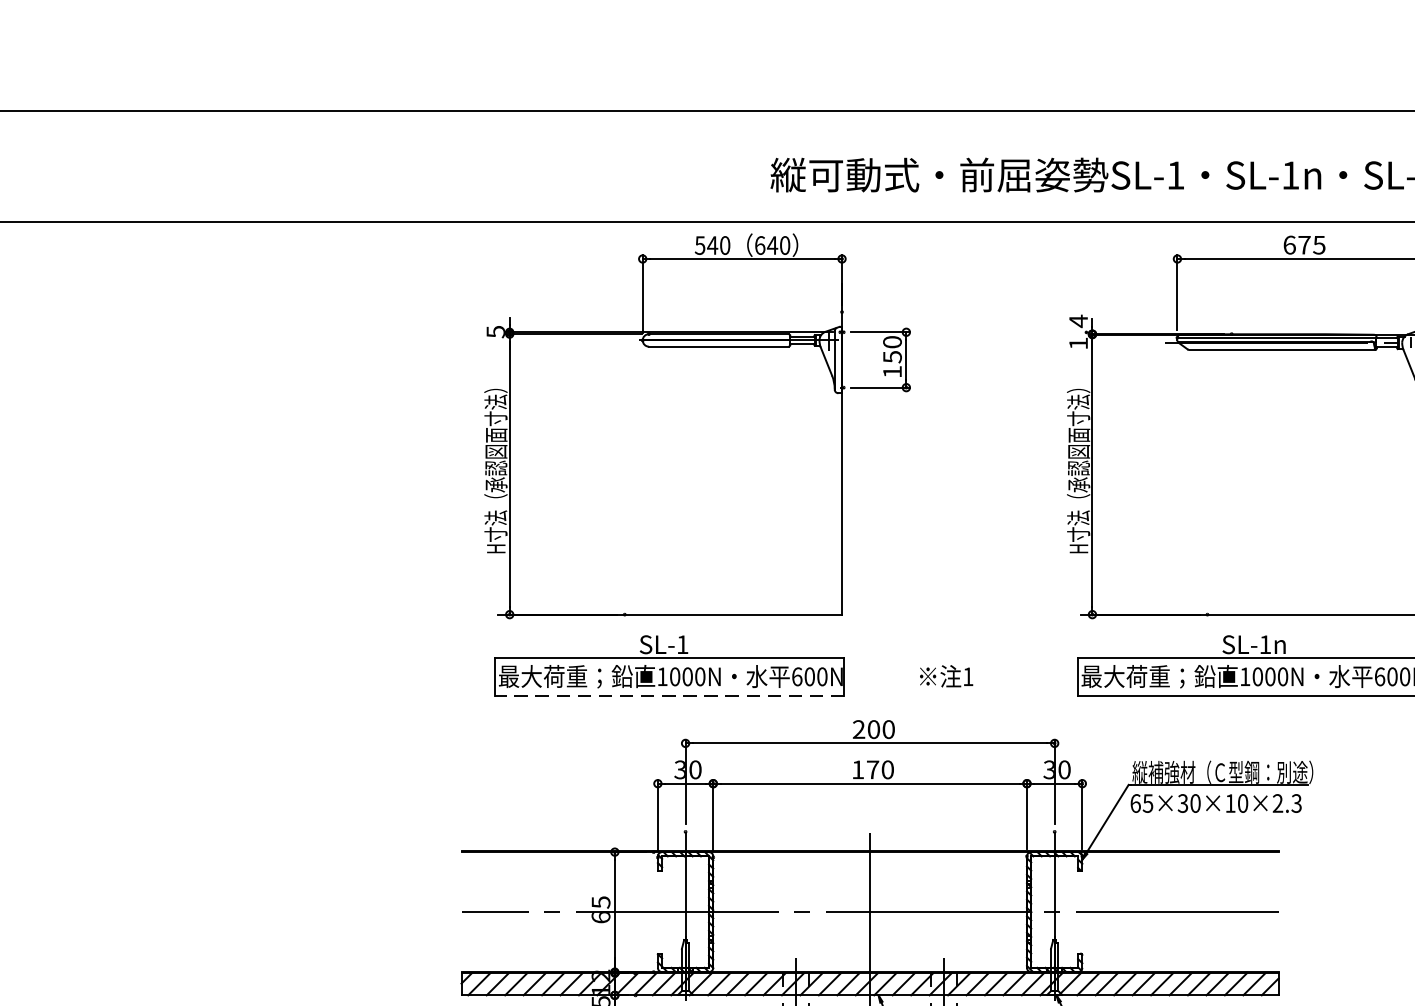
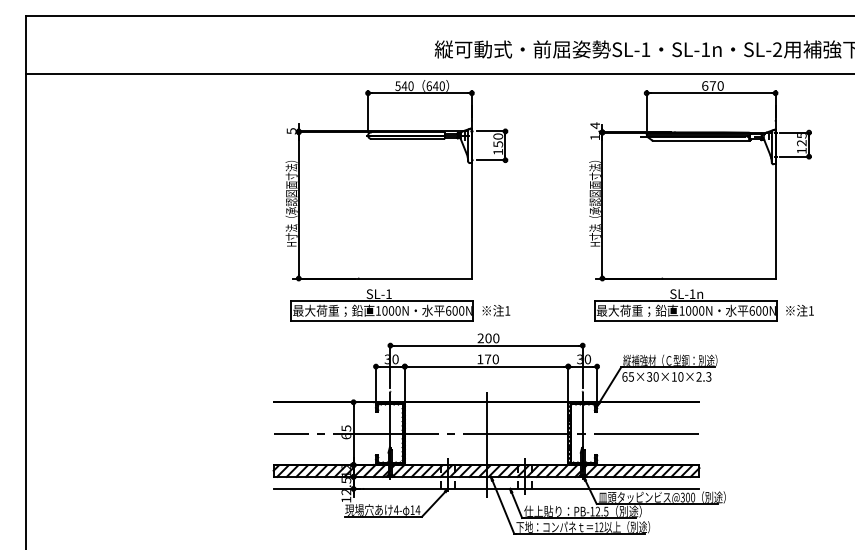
text: (1319, 244) -> (720, 85), 675 -> 670
text: (946, 676) -> (496, 310), moved
line: (668, 695) -> (381, 320), dashed -> solid

